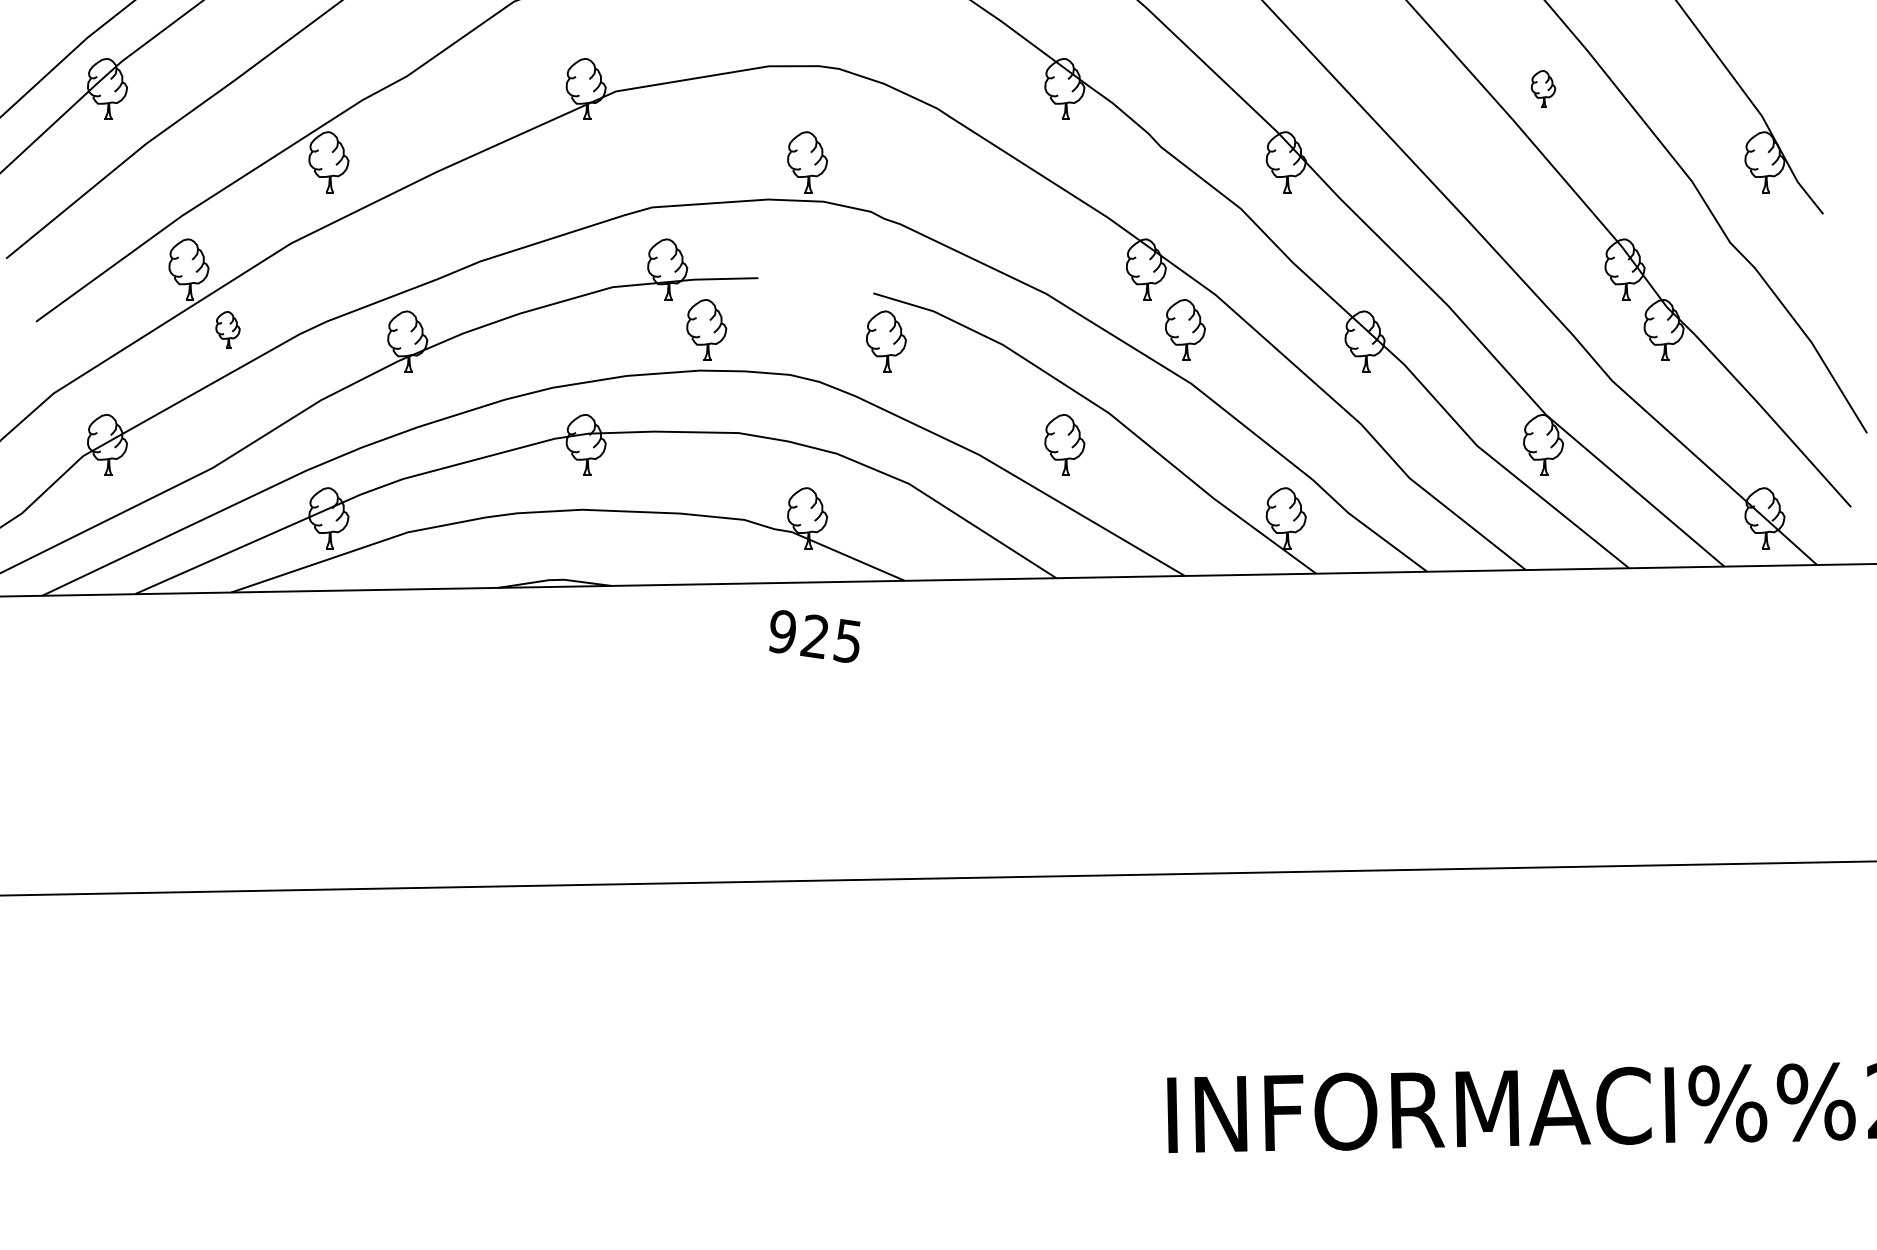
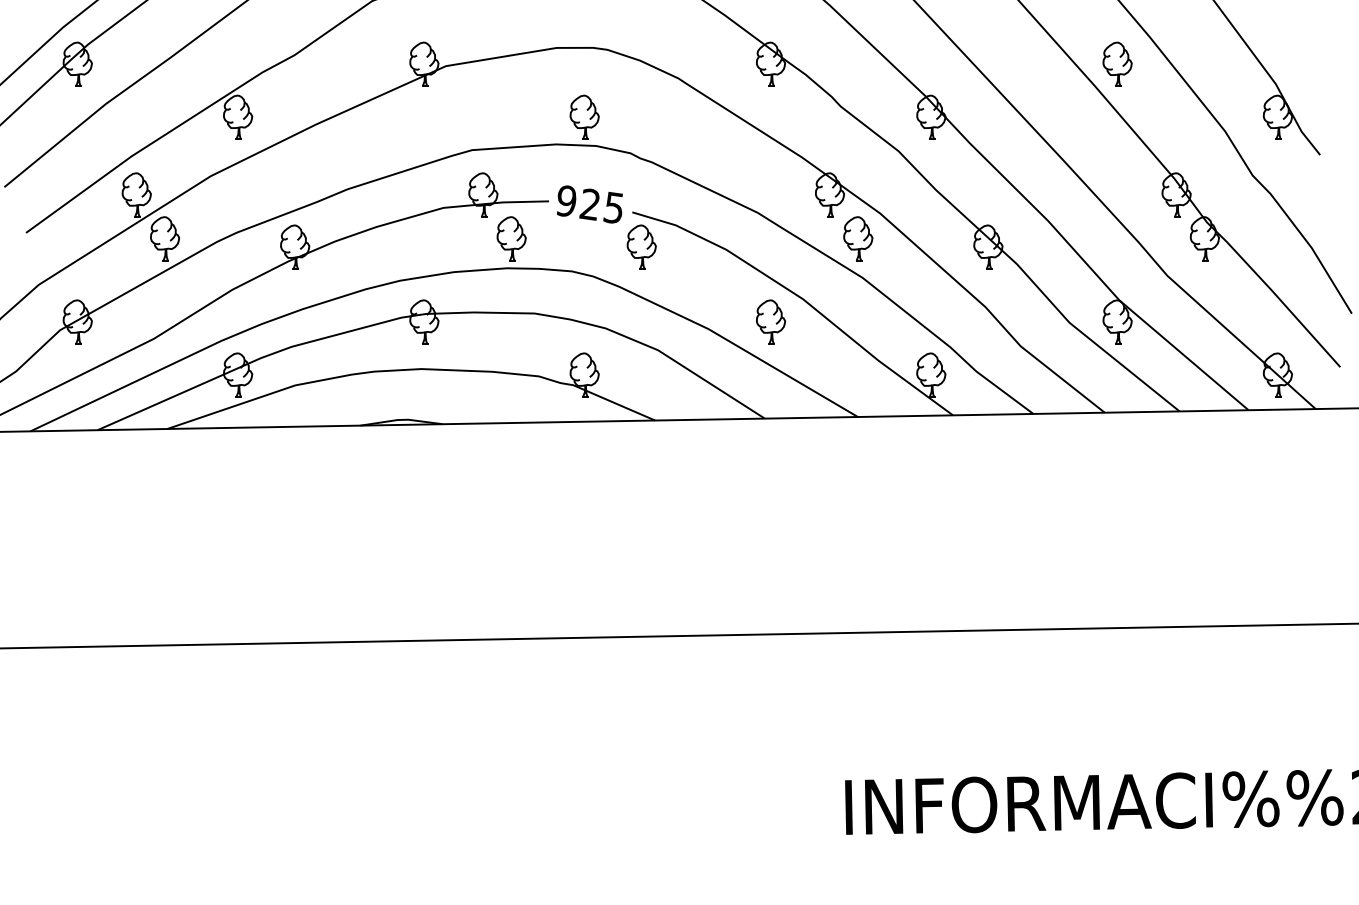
part: (1543, 88) -> (1117, 64), size x1.67
part: (227, 329) -> (164, 238), size x1.67
text: (814, 636) -> (589, 204), moved

